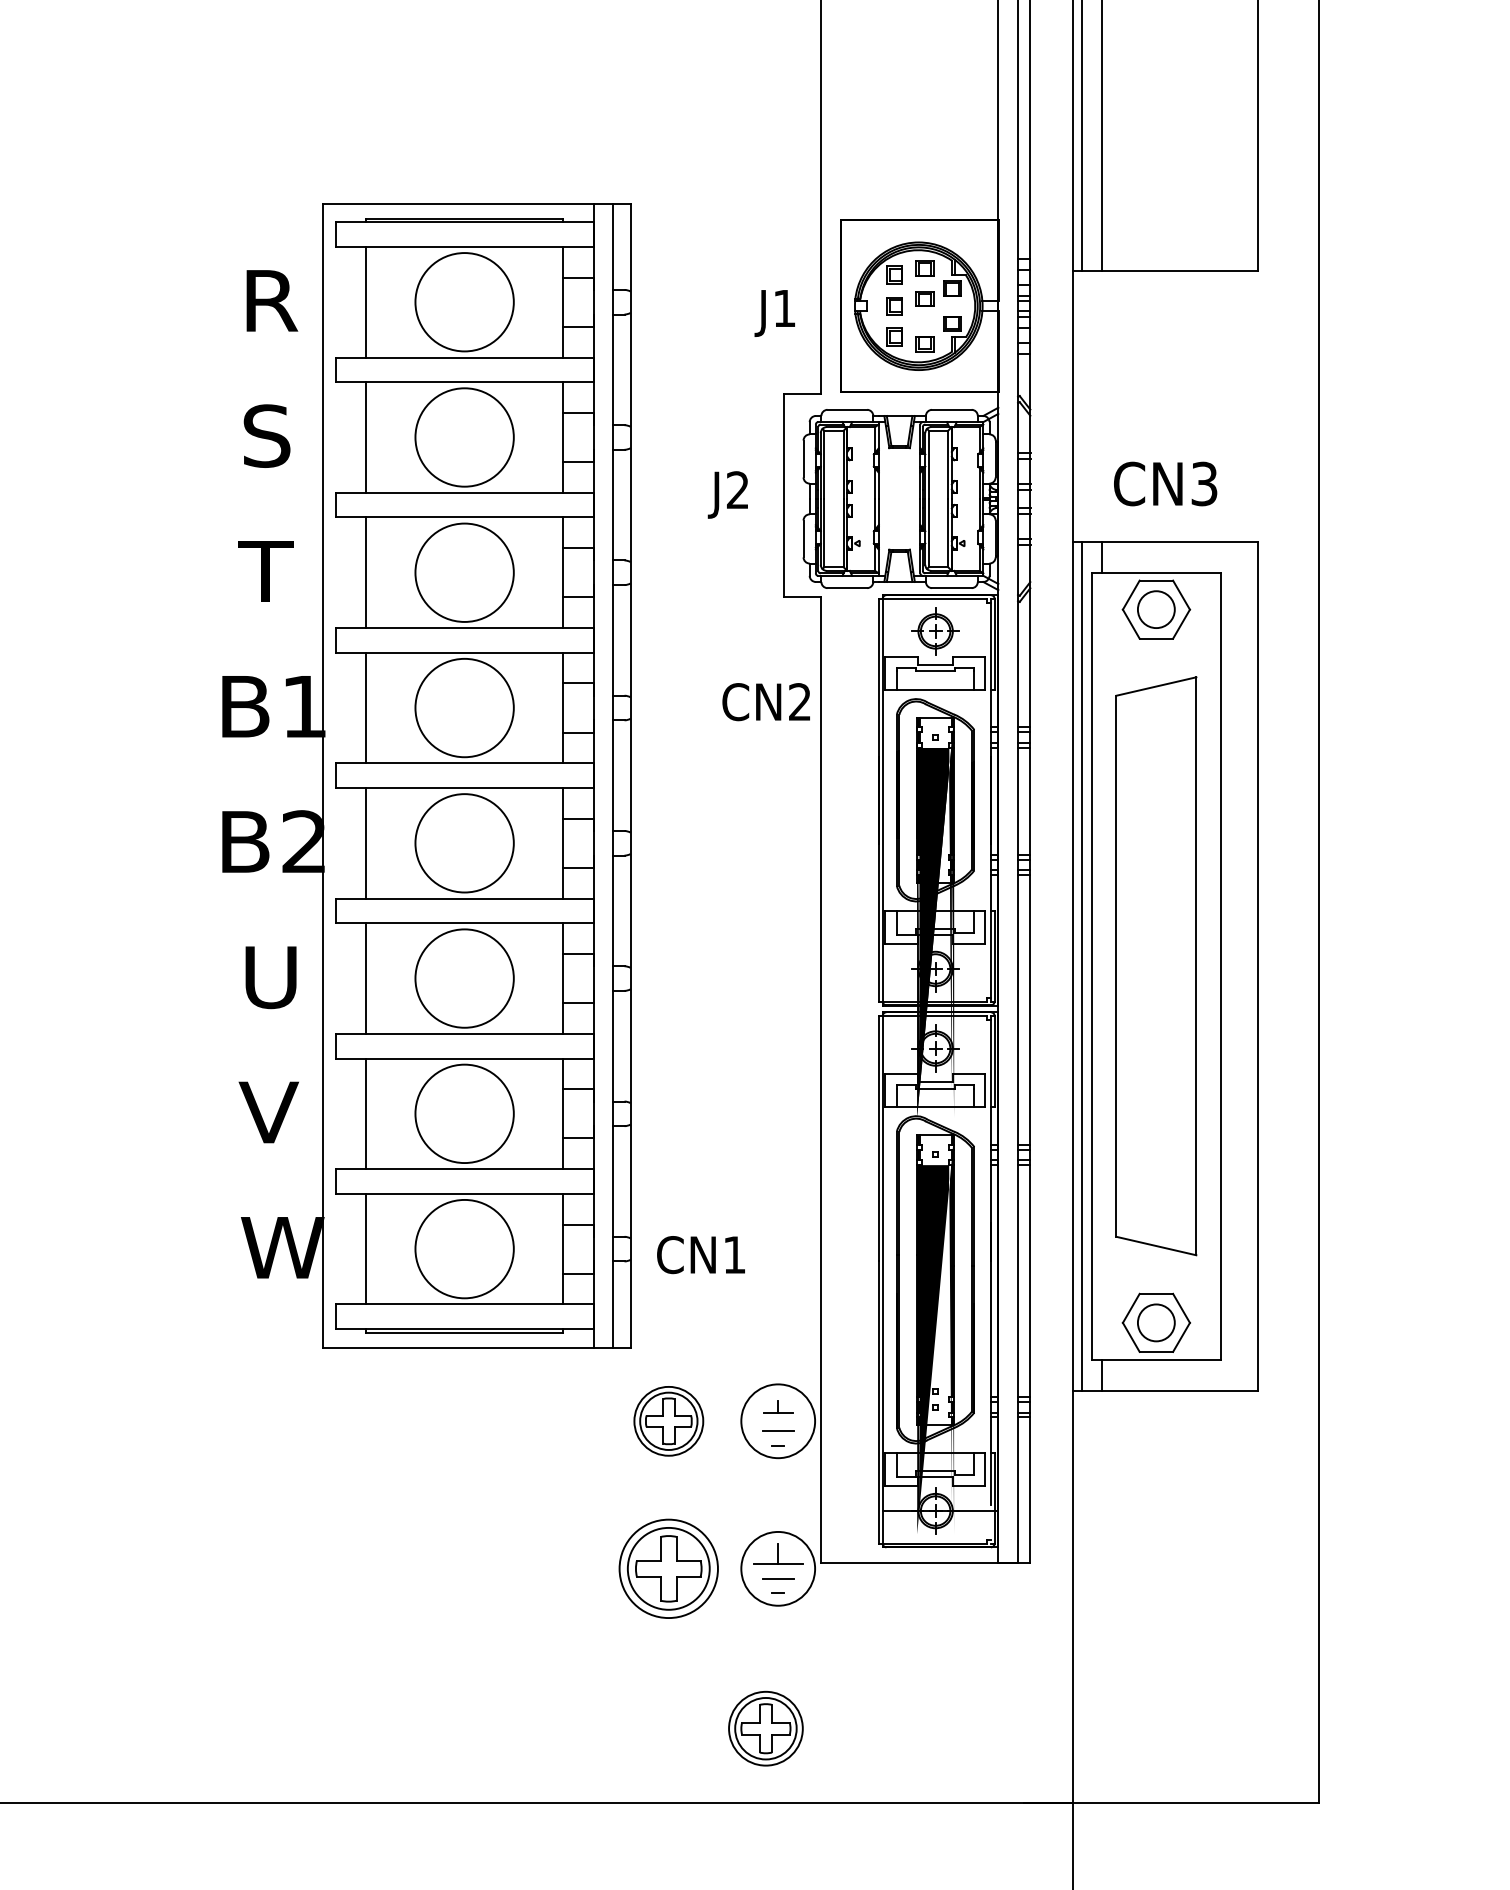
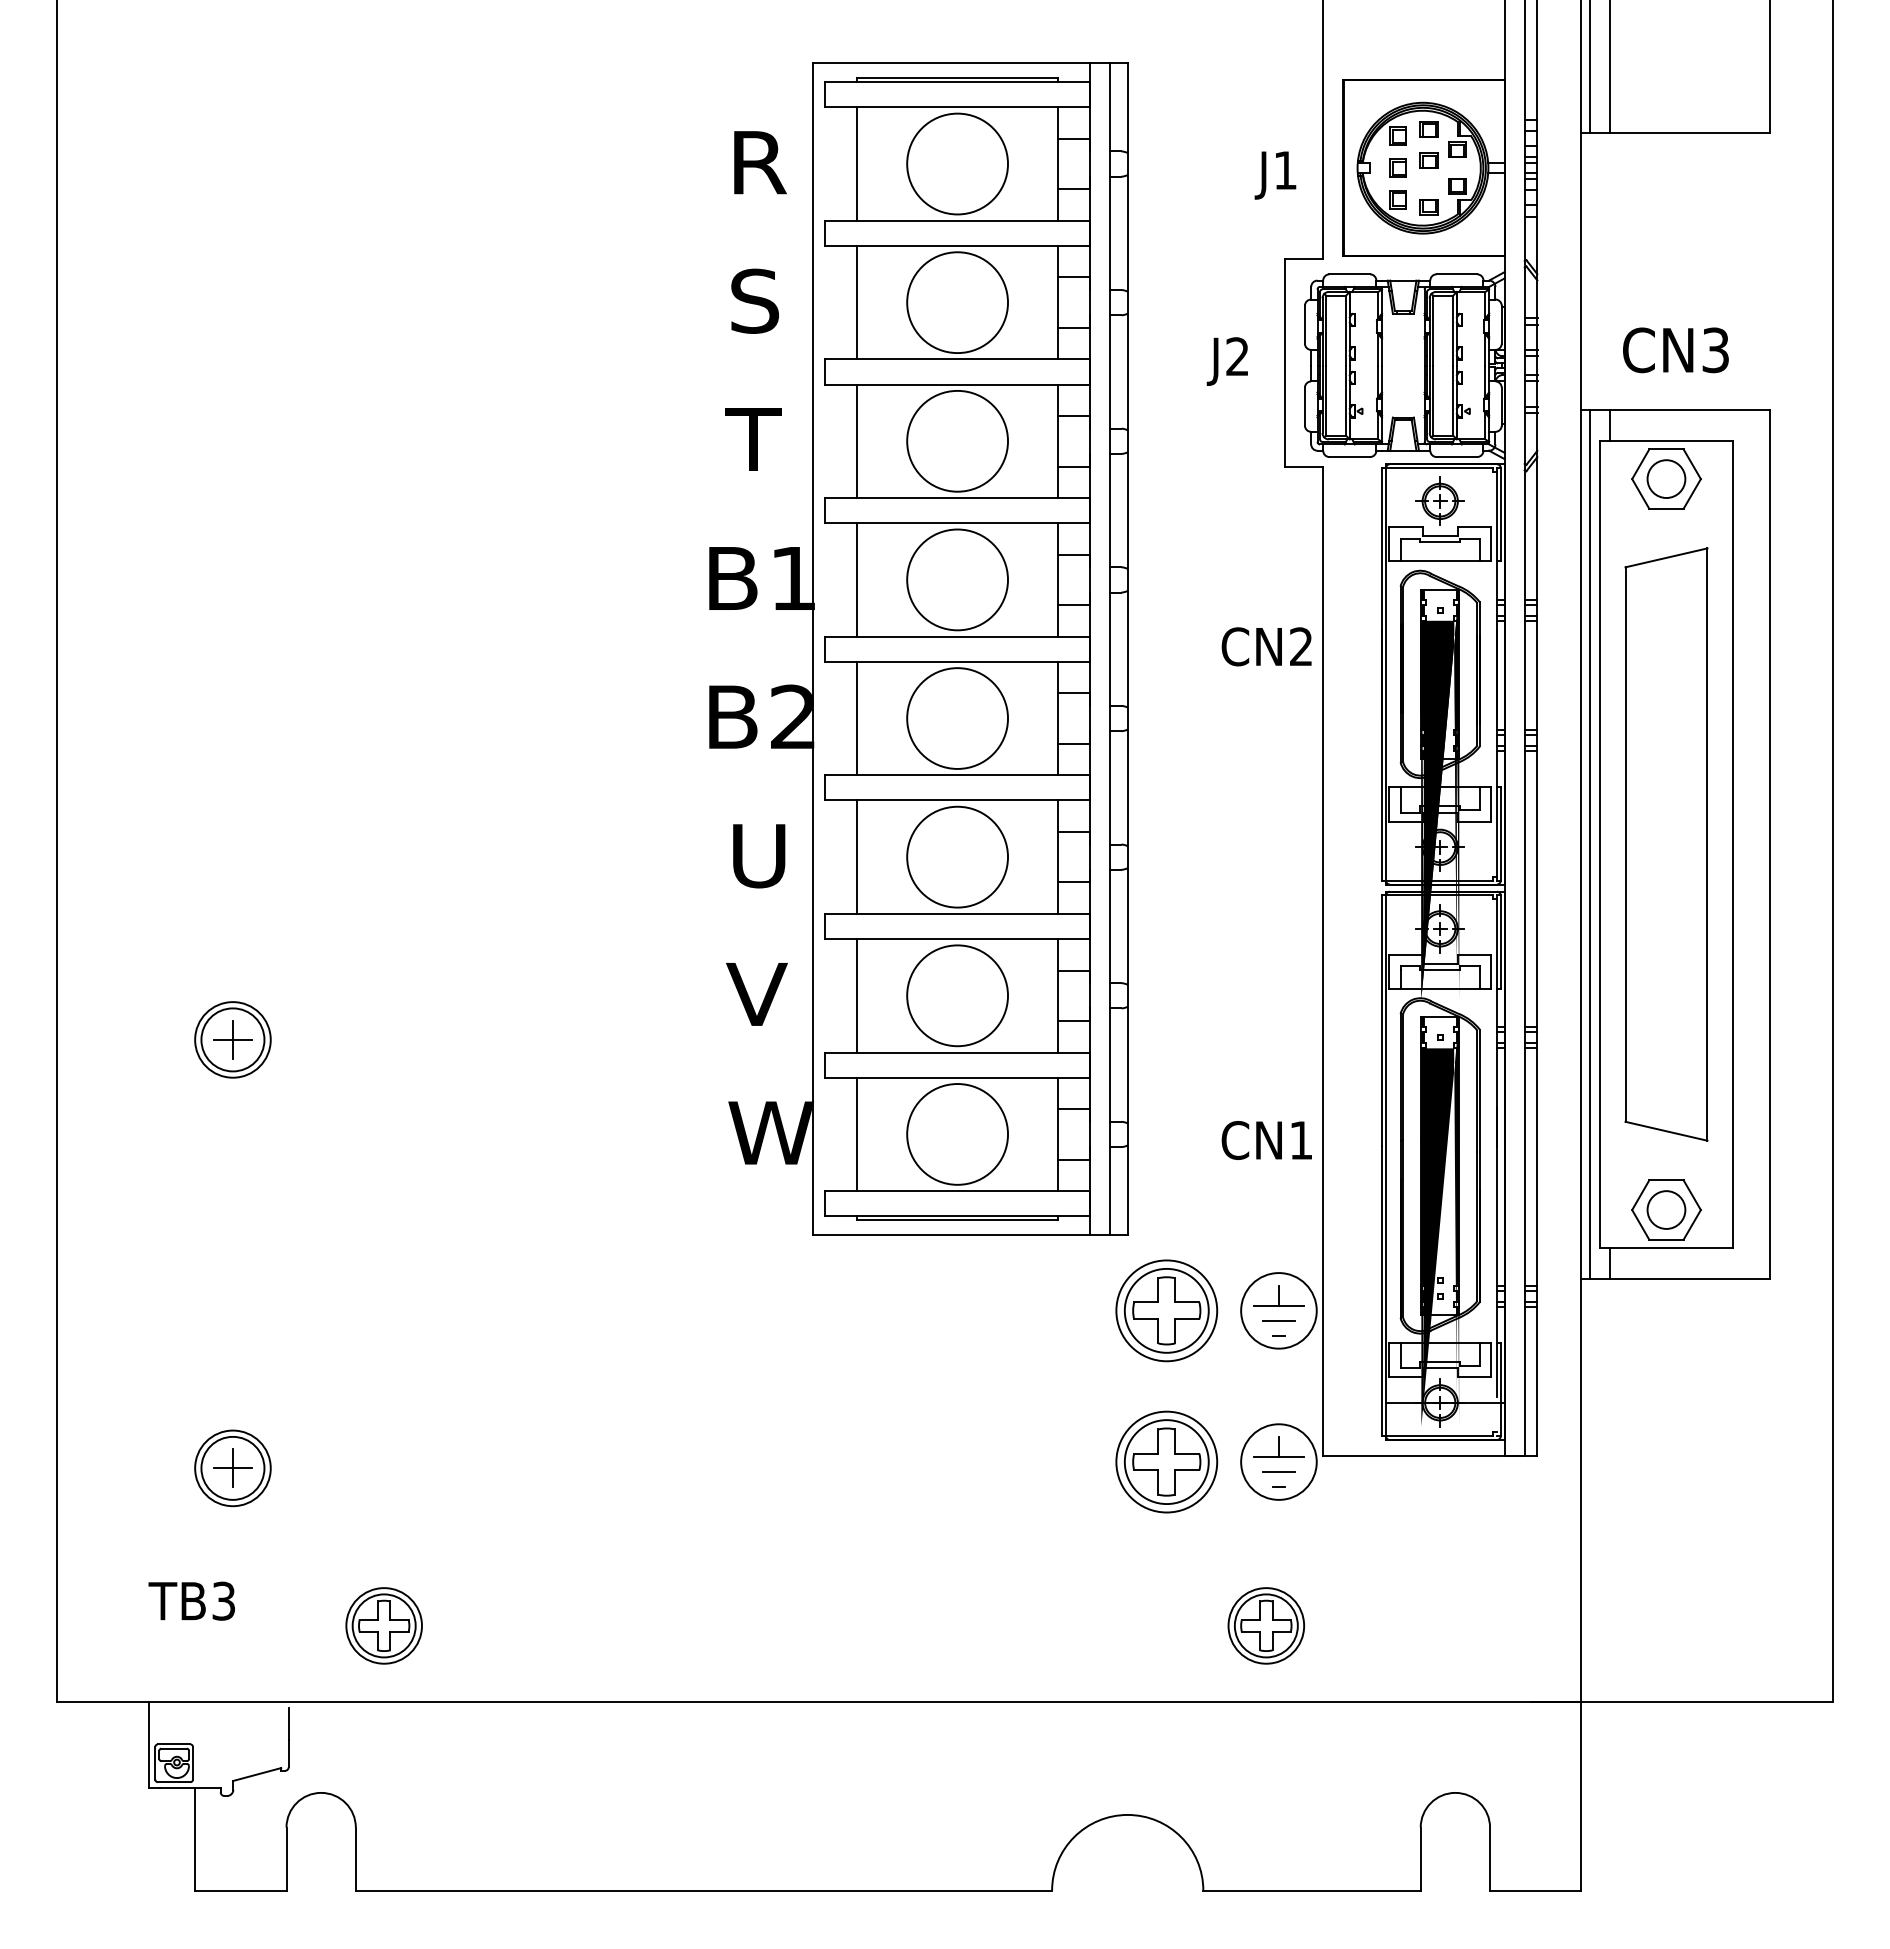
text: (766, 701) -> (1266, 646), moved
text: (700, 1255) -> (1266, 1140), moved
part: (777, 1406) -> (1278, 1295), size x1.67
part: (668, 1420) -> (1166, 1310), size x1.43

